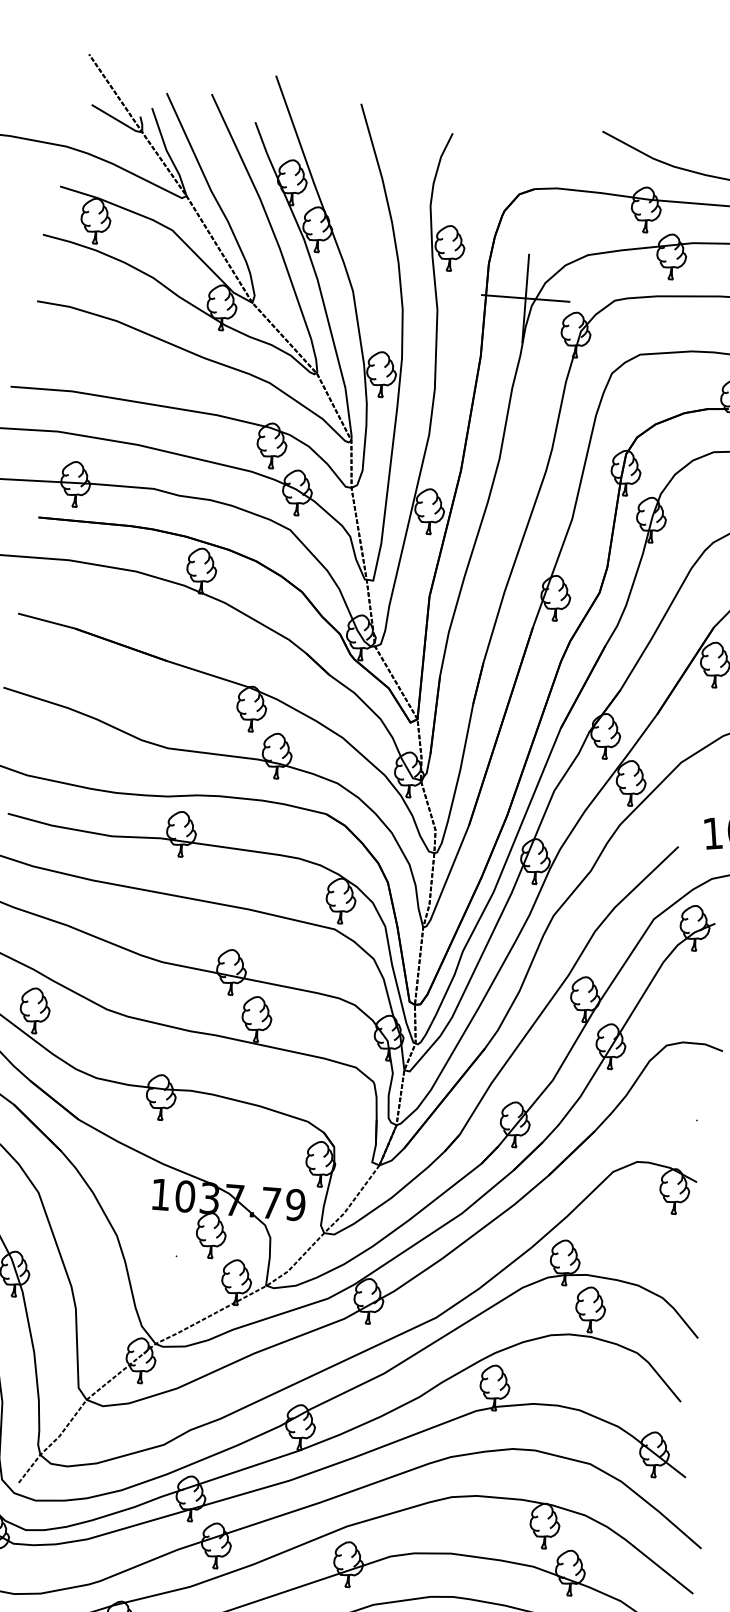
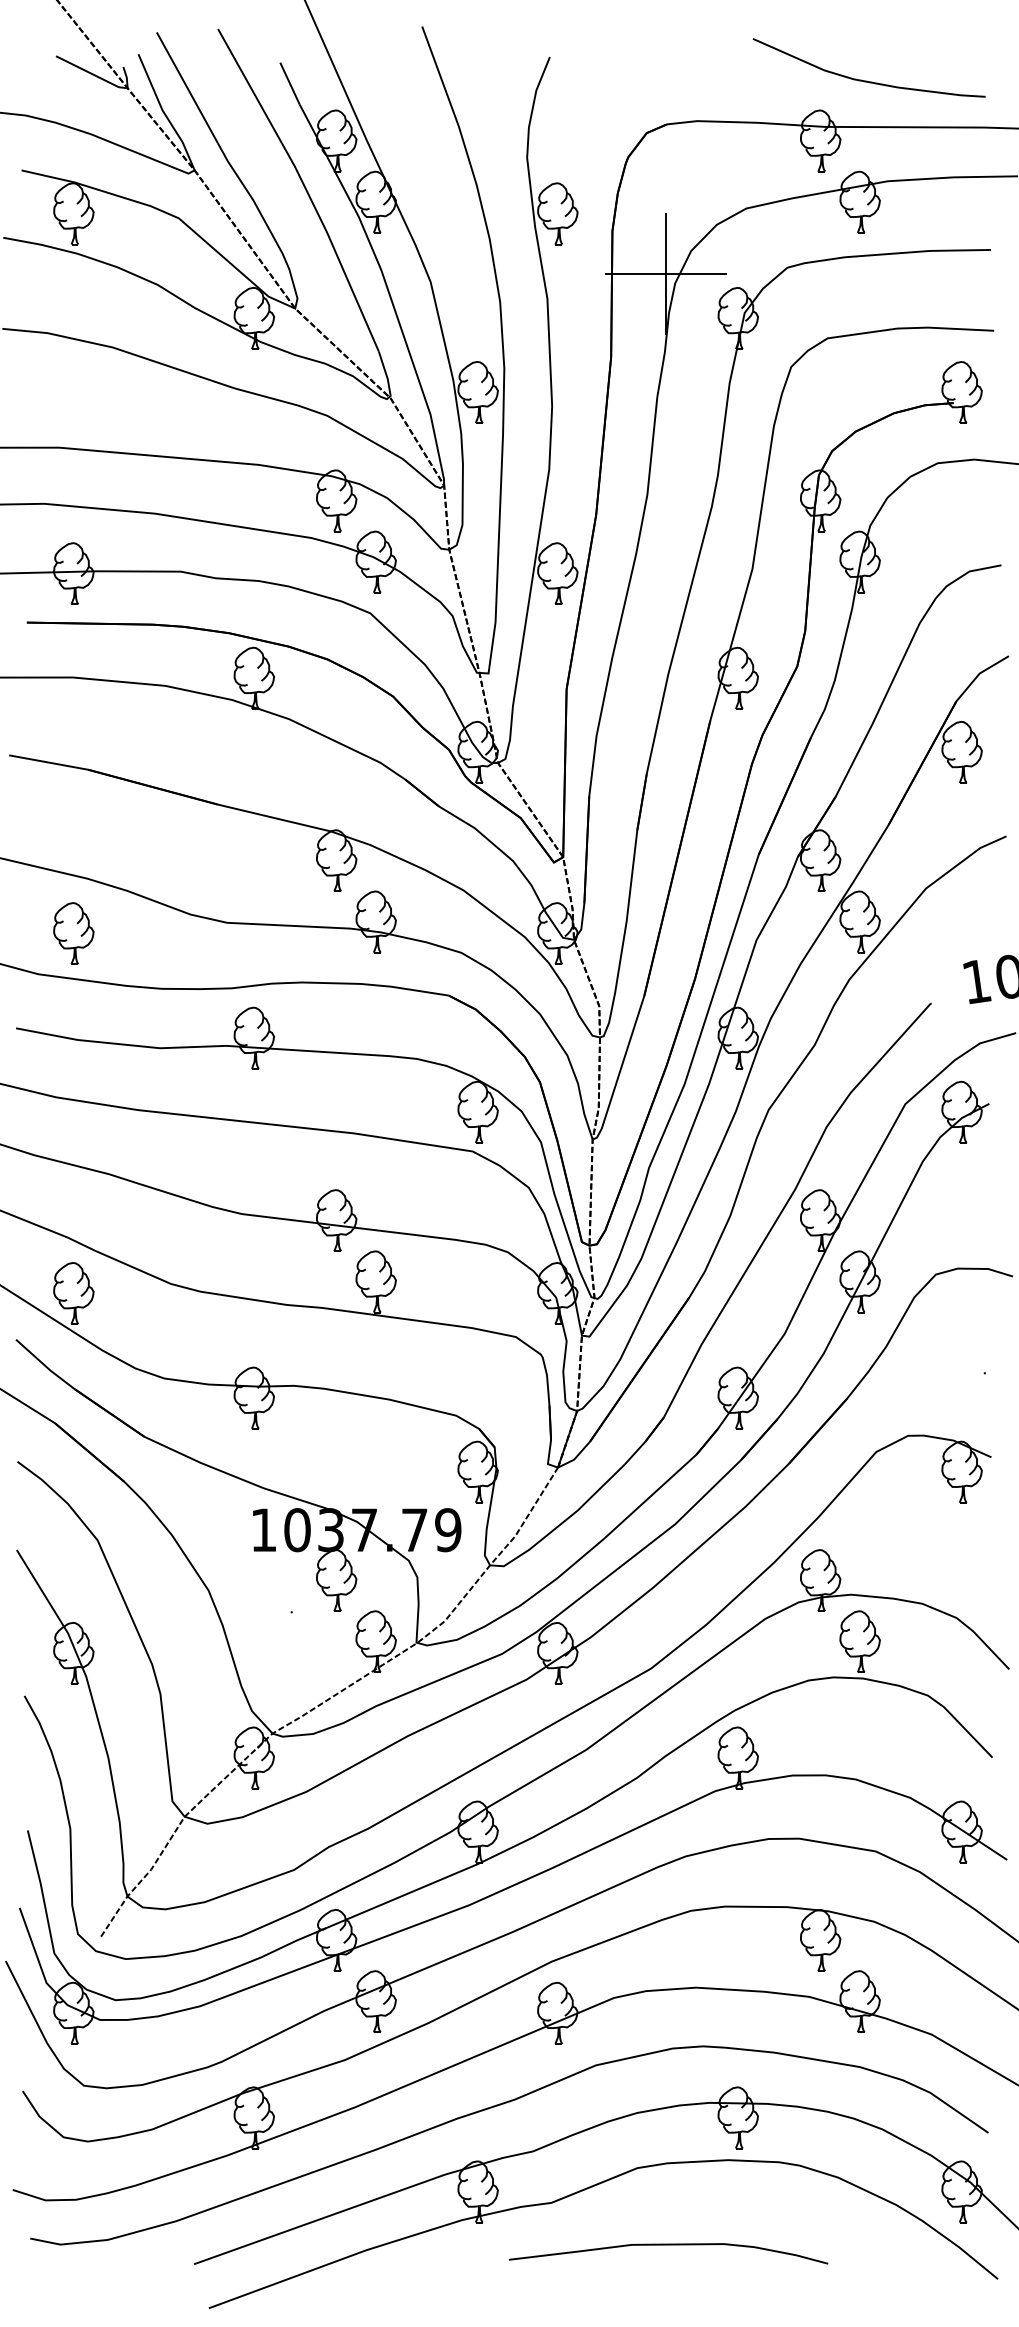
part: (55, 747) -> (73, 933), added

